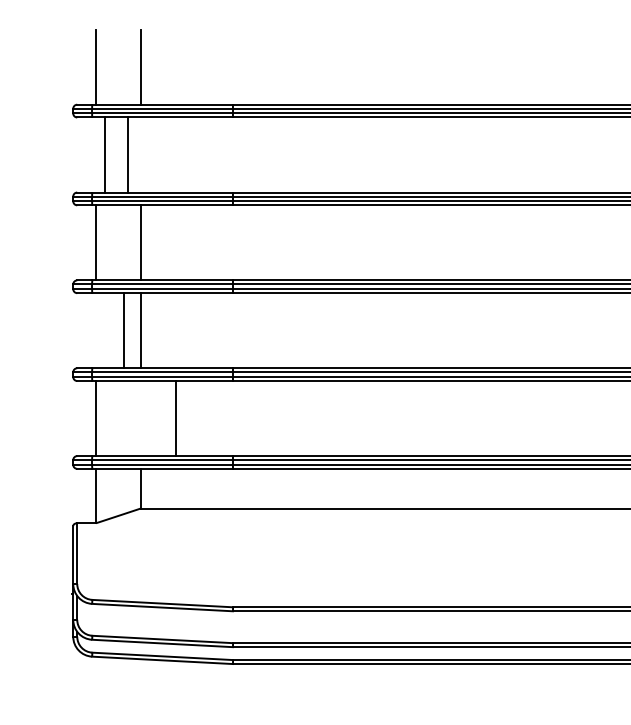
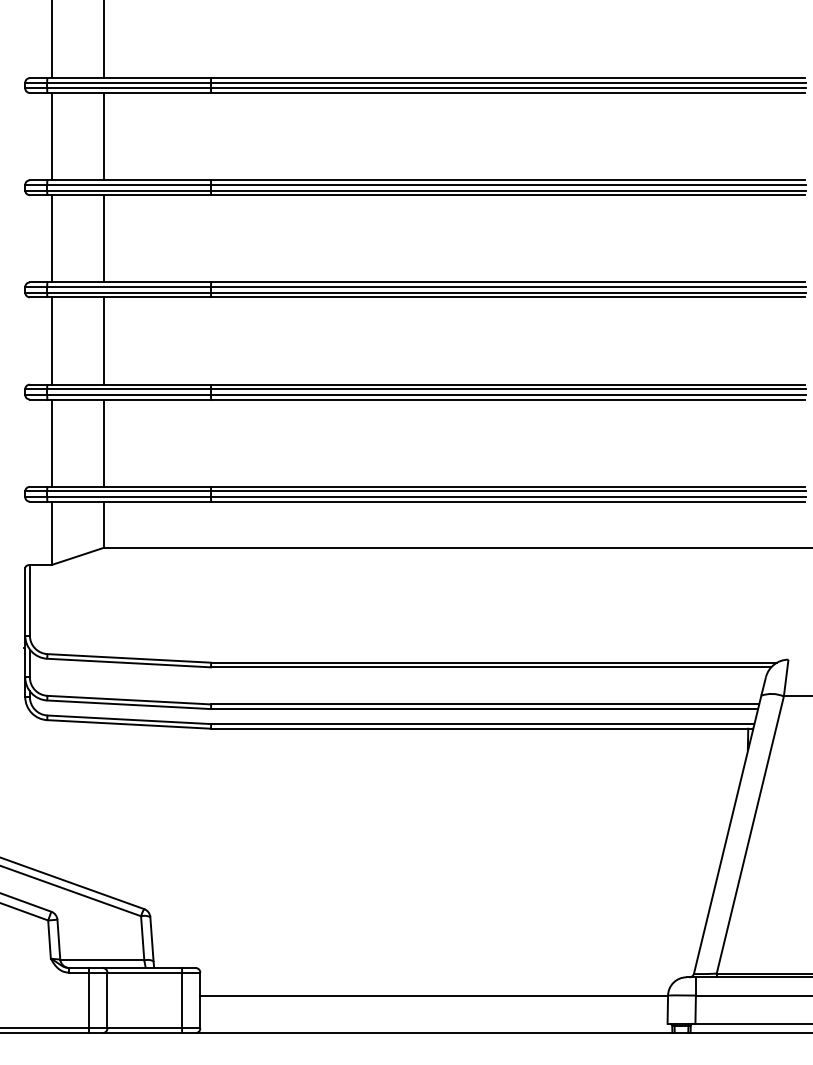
line: (104, 154) -> (103, 136), moved
line: (127, 154) -> (51, 136), moved
line: (123, 330) -> (51, 340), moved
line: (175, 417) -> (103, 442), moved

